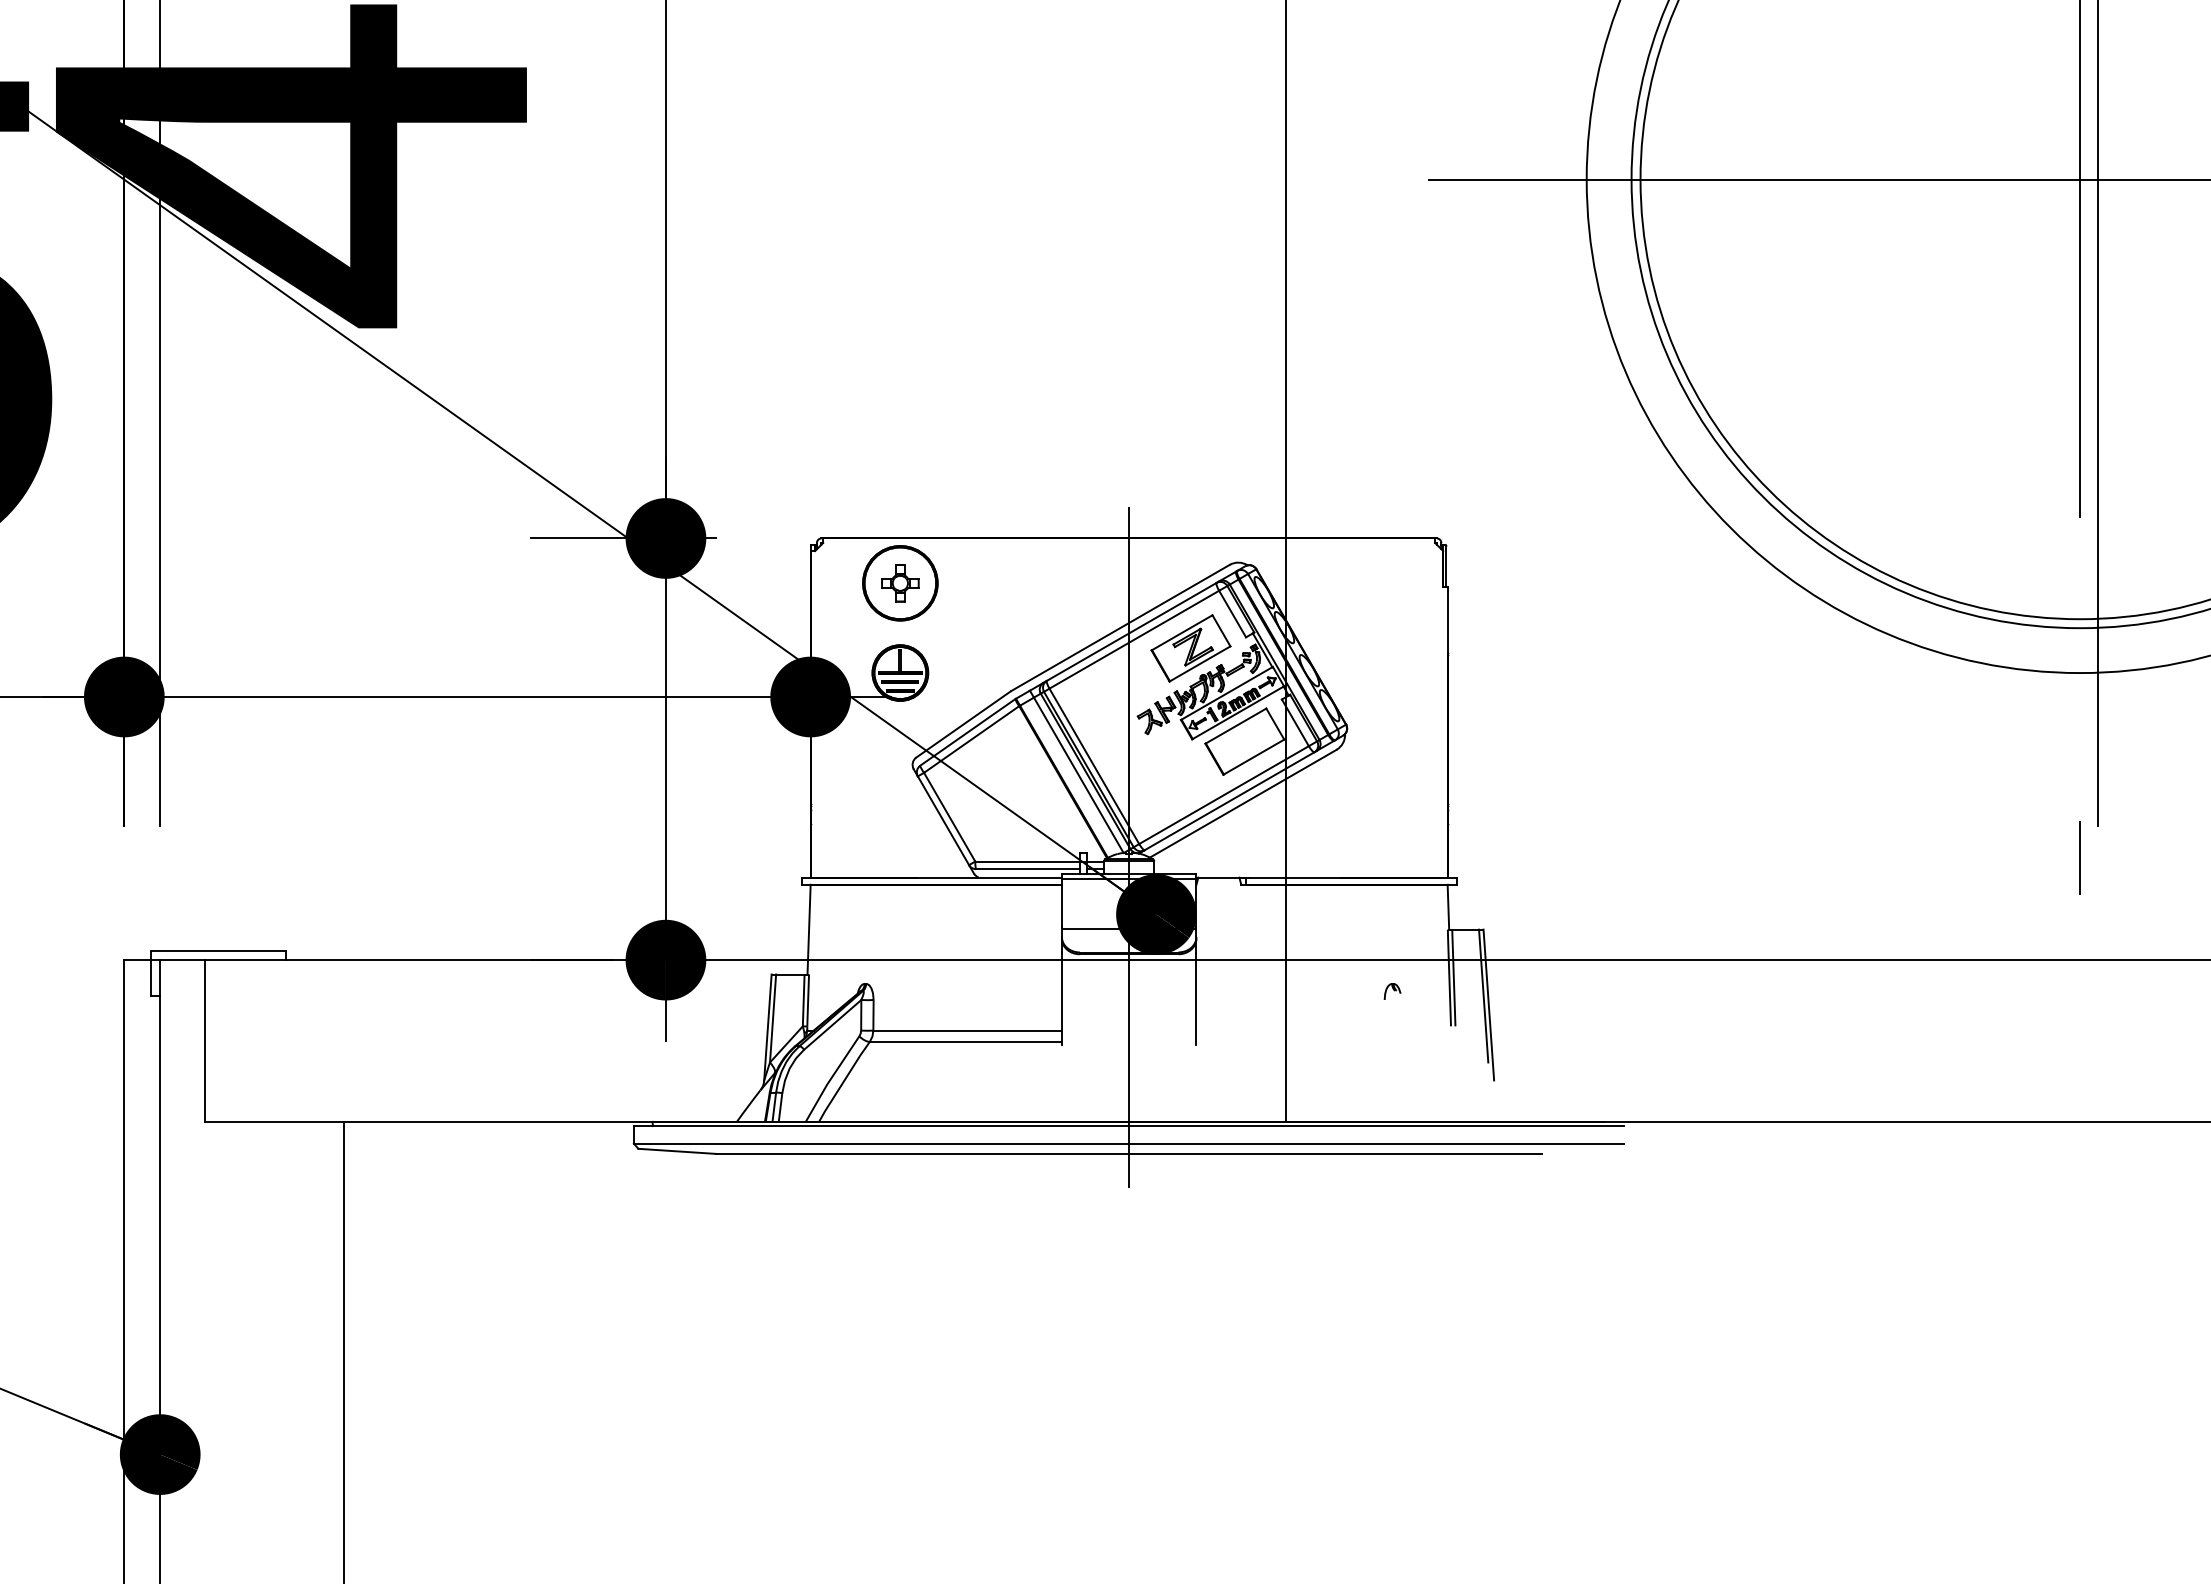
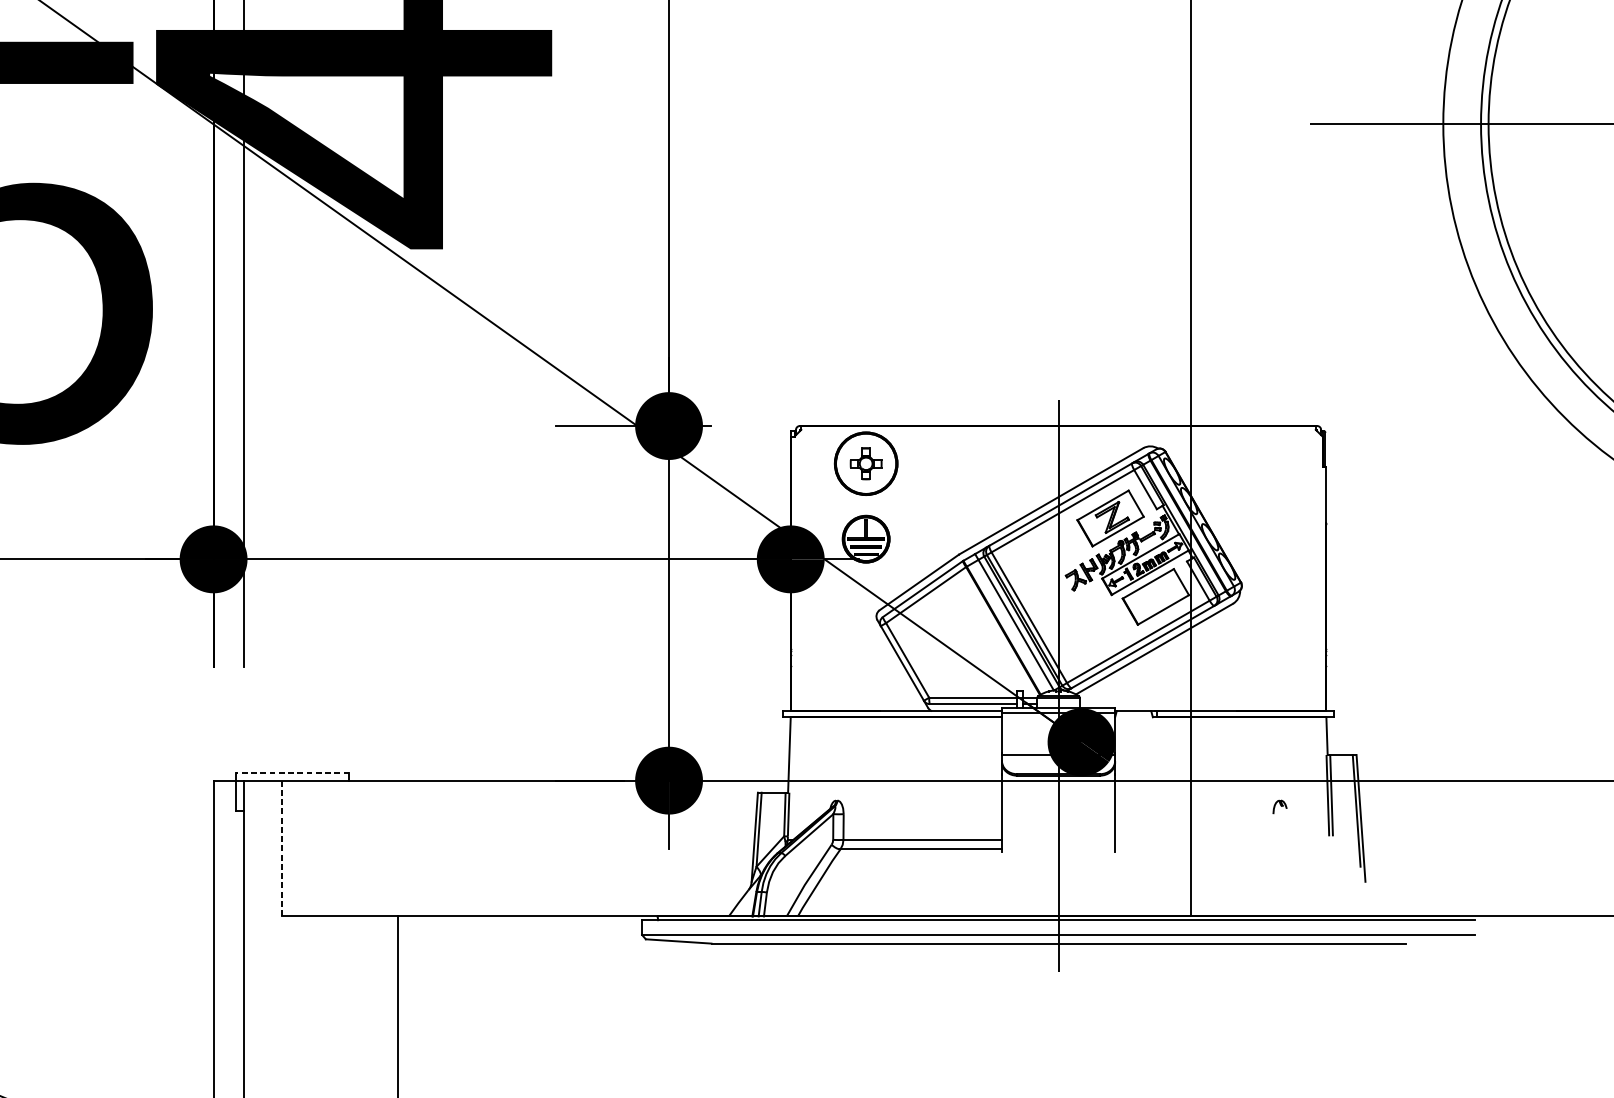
line: (218, 951) -> (292, 773), solid -> dashed
line: (205, 1040) -> (281, 848), solid -> dashed

